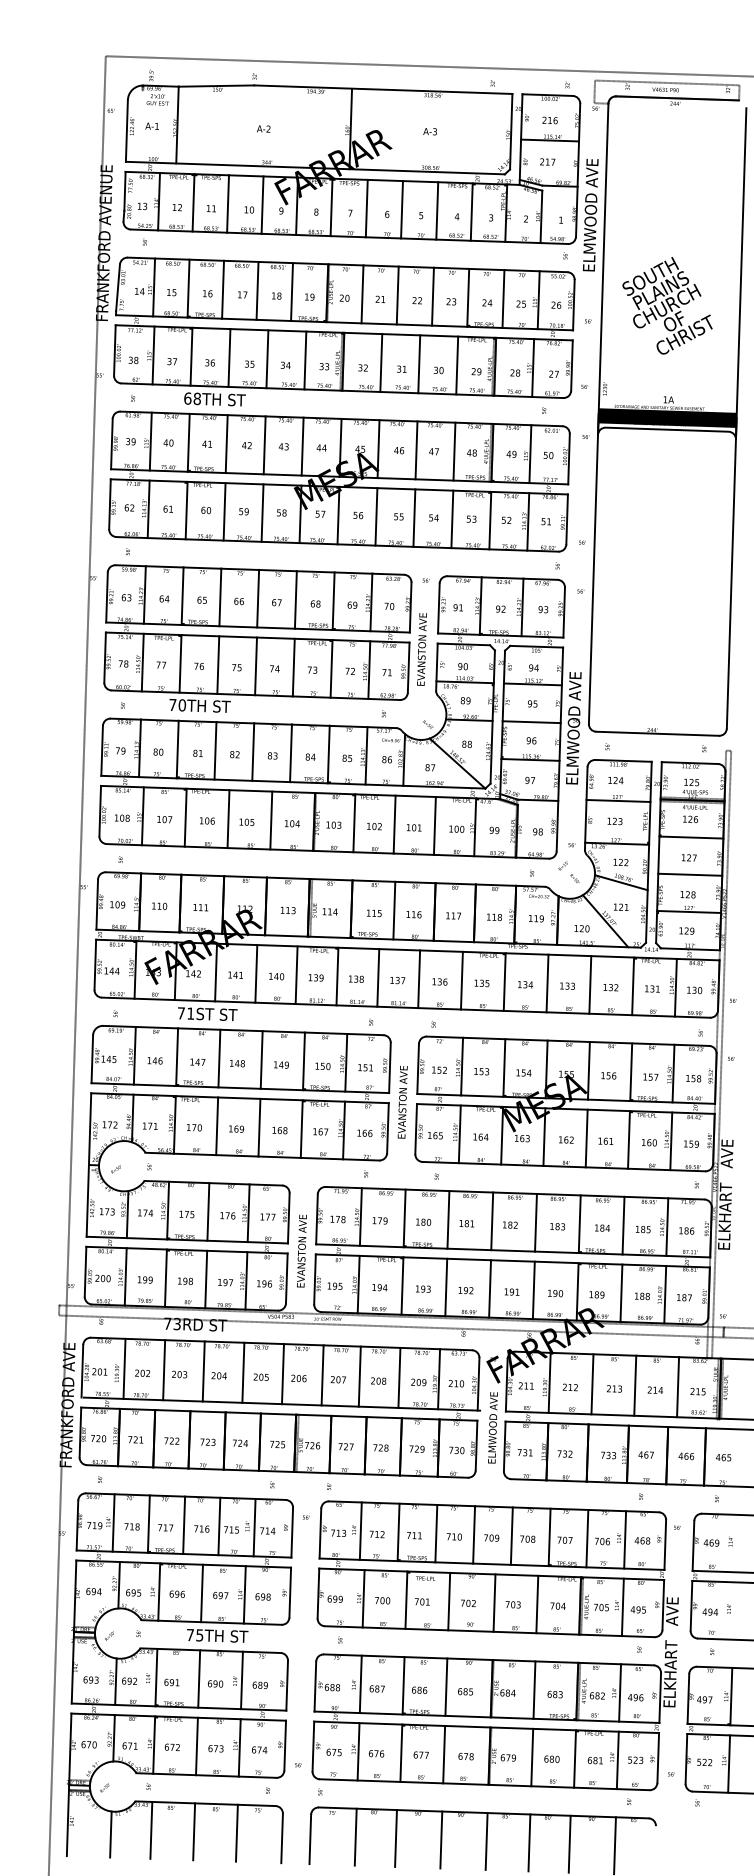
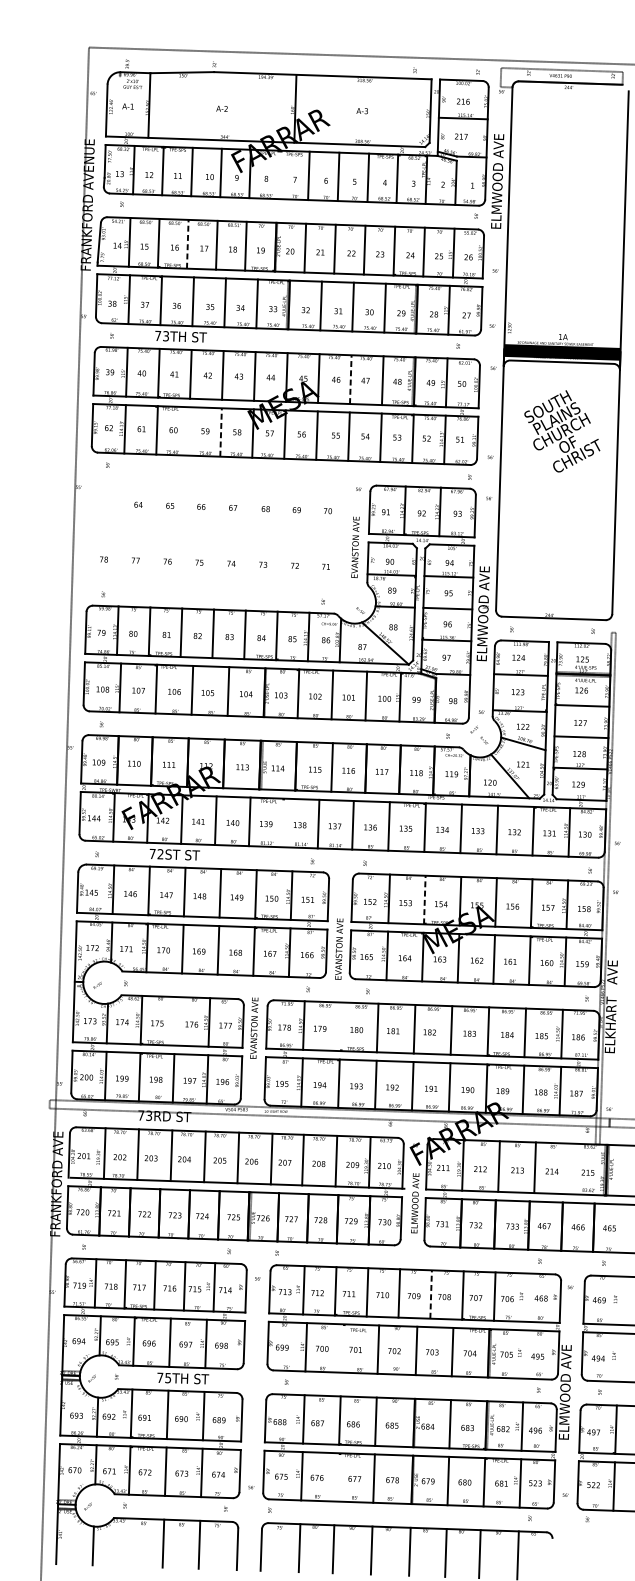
line: (331, 207) -> (279, 174), removed
line: (223, 289) -> (188, 244), solid -> dashed
text: (667, 305) -> (562, 431), moved
text: (192, 398) -> (162, 335), 68TH -> 73TH
line: (416, 450) -> (350, 379), solid -> dashed
line: (224, 511) -> (189, 431), removed
line: (262, 513) -> (221, 432), solid -> dashed
part: (257, 638) -> (216, 538), removed
line: (337, 976) -> (284, 822), removed
text: (190, 1013) -> (160, 854), 71ST -> 72ST
line: (504, 1068) -> (424, 900), solid -> dashed
text: (402, 1101) -> (338, 948), moved
line: (208, 1211) -> (175, 1020), removed
line: (404, 1218) -> (340, 1026), removed
text: (301, 1250) -> (253, 1027), moved
line: (678, 1387) -> (571, 1169), removed
line: (511, 1536) -> (430, 1294), solid -> dashed
line: (625, 1539) -> (526, 1297), removed
line: (406, 1599) -> (342, 1347), removed
line: (622, 1607) -> (524, 1354), removed
text: (670, 1652) -> (564, 1392), ELKHART   AVE -> ELMWOOD AVE
line: (401, 1752) -> (338, 1476), removed
line: (151, 1829) -> (127, 1541), removed

